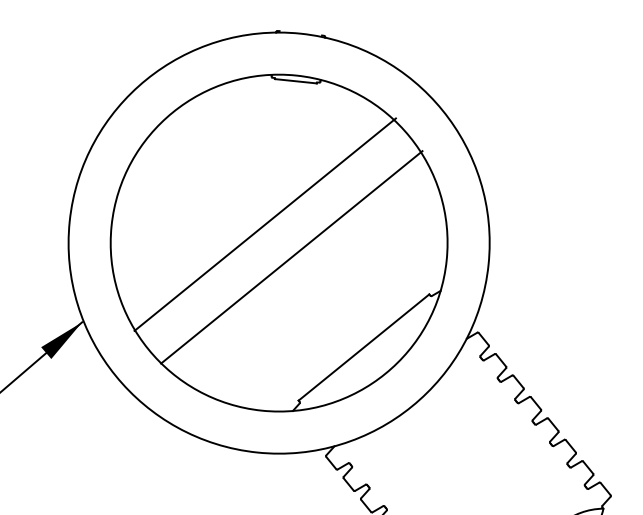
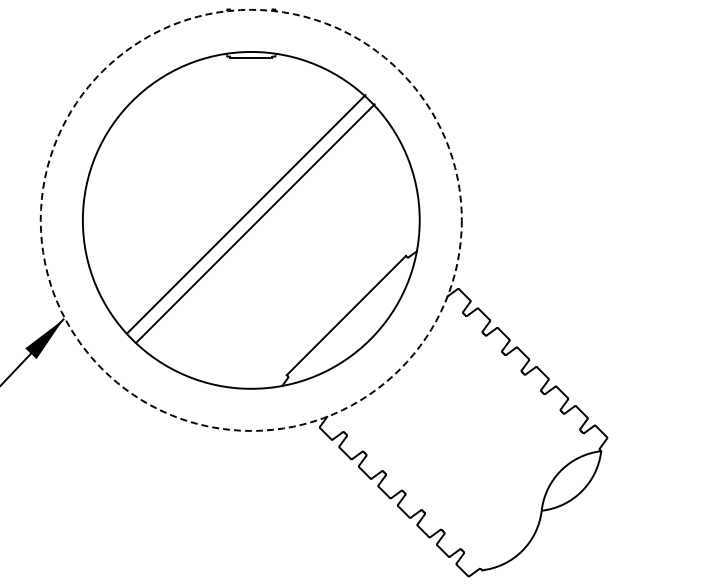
line: (265, 224) -> (255, 223), moved
circle: (278, 242) -> (250, 219), solid -> dashed
line: (291, 257) -> (246, 214), moved

